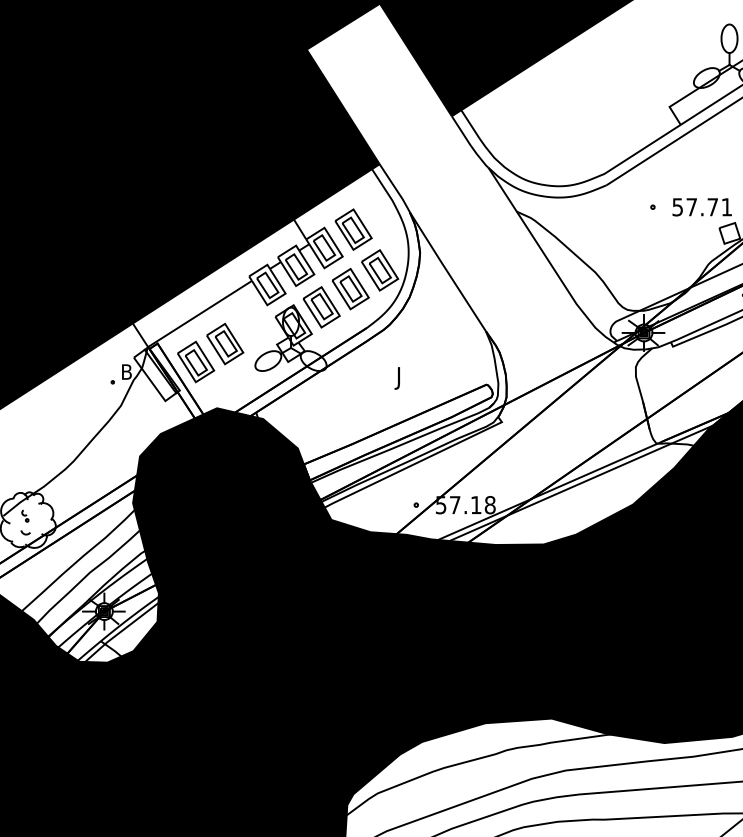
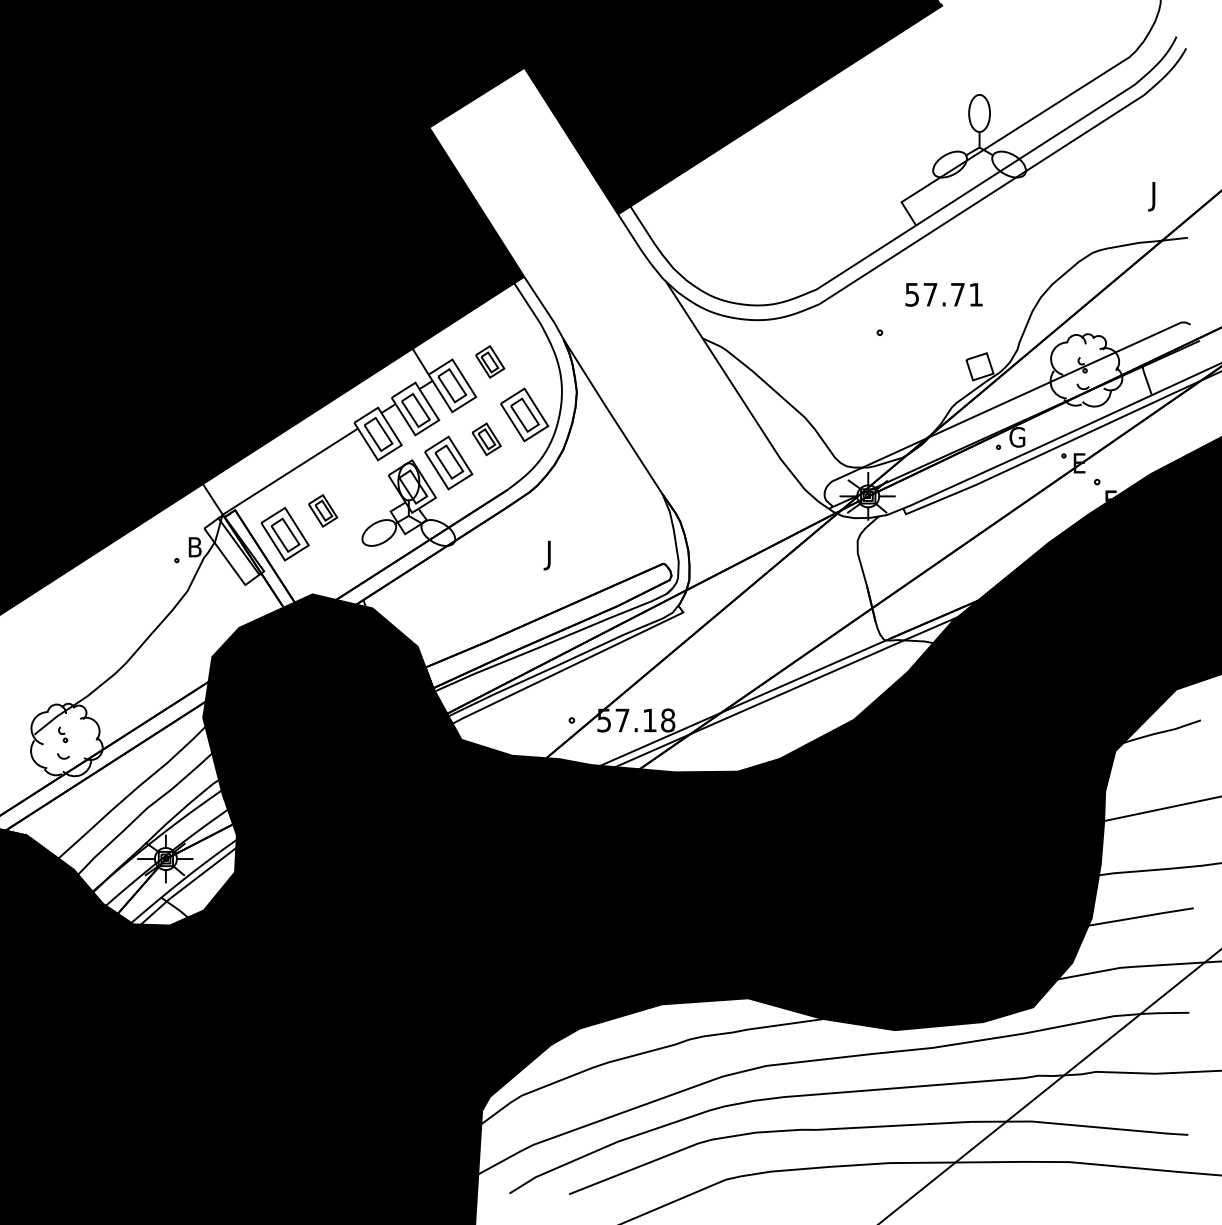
text: (701, 207) -> (943, 294), moved
part: (353, 229) -> (489, 361), size x0.6
part: (350, 289) -> (486, 439), size x0.6
part: (224, 343) -> (322, 510), size x0.6

